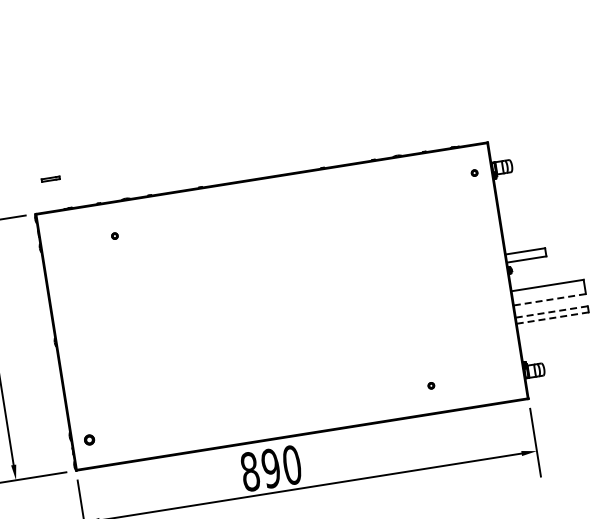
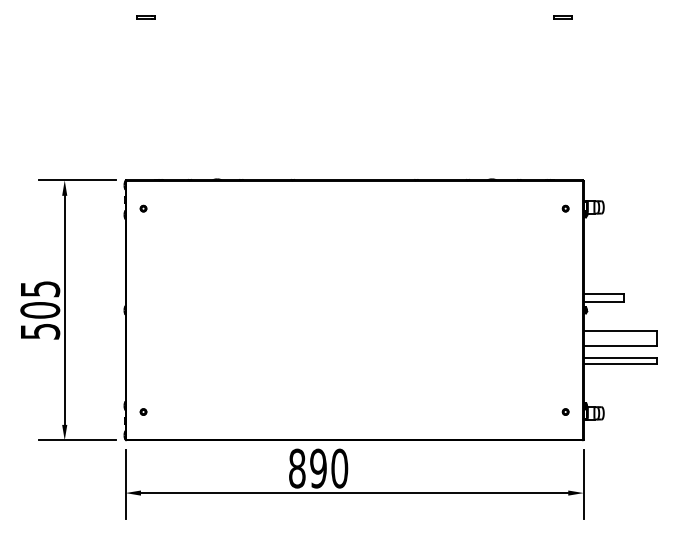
line: (50, 178) -> (145, 16), moved
part: (114, 235) -> (143, 208), moved
line: (550, 299) -> (620, 345), dashed -> solid
line: (551, 311) -> (619, 357), dashed -> solid
line: (553, 318) -> (620, 364), dashed -> solid
part: (431, 385) -> (565, 411), moved
part: (89, 439) -> (143, 411), size x0.62

